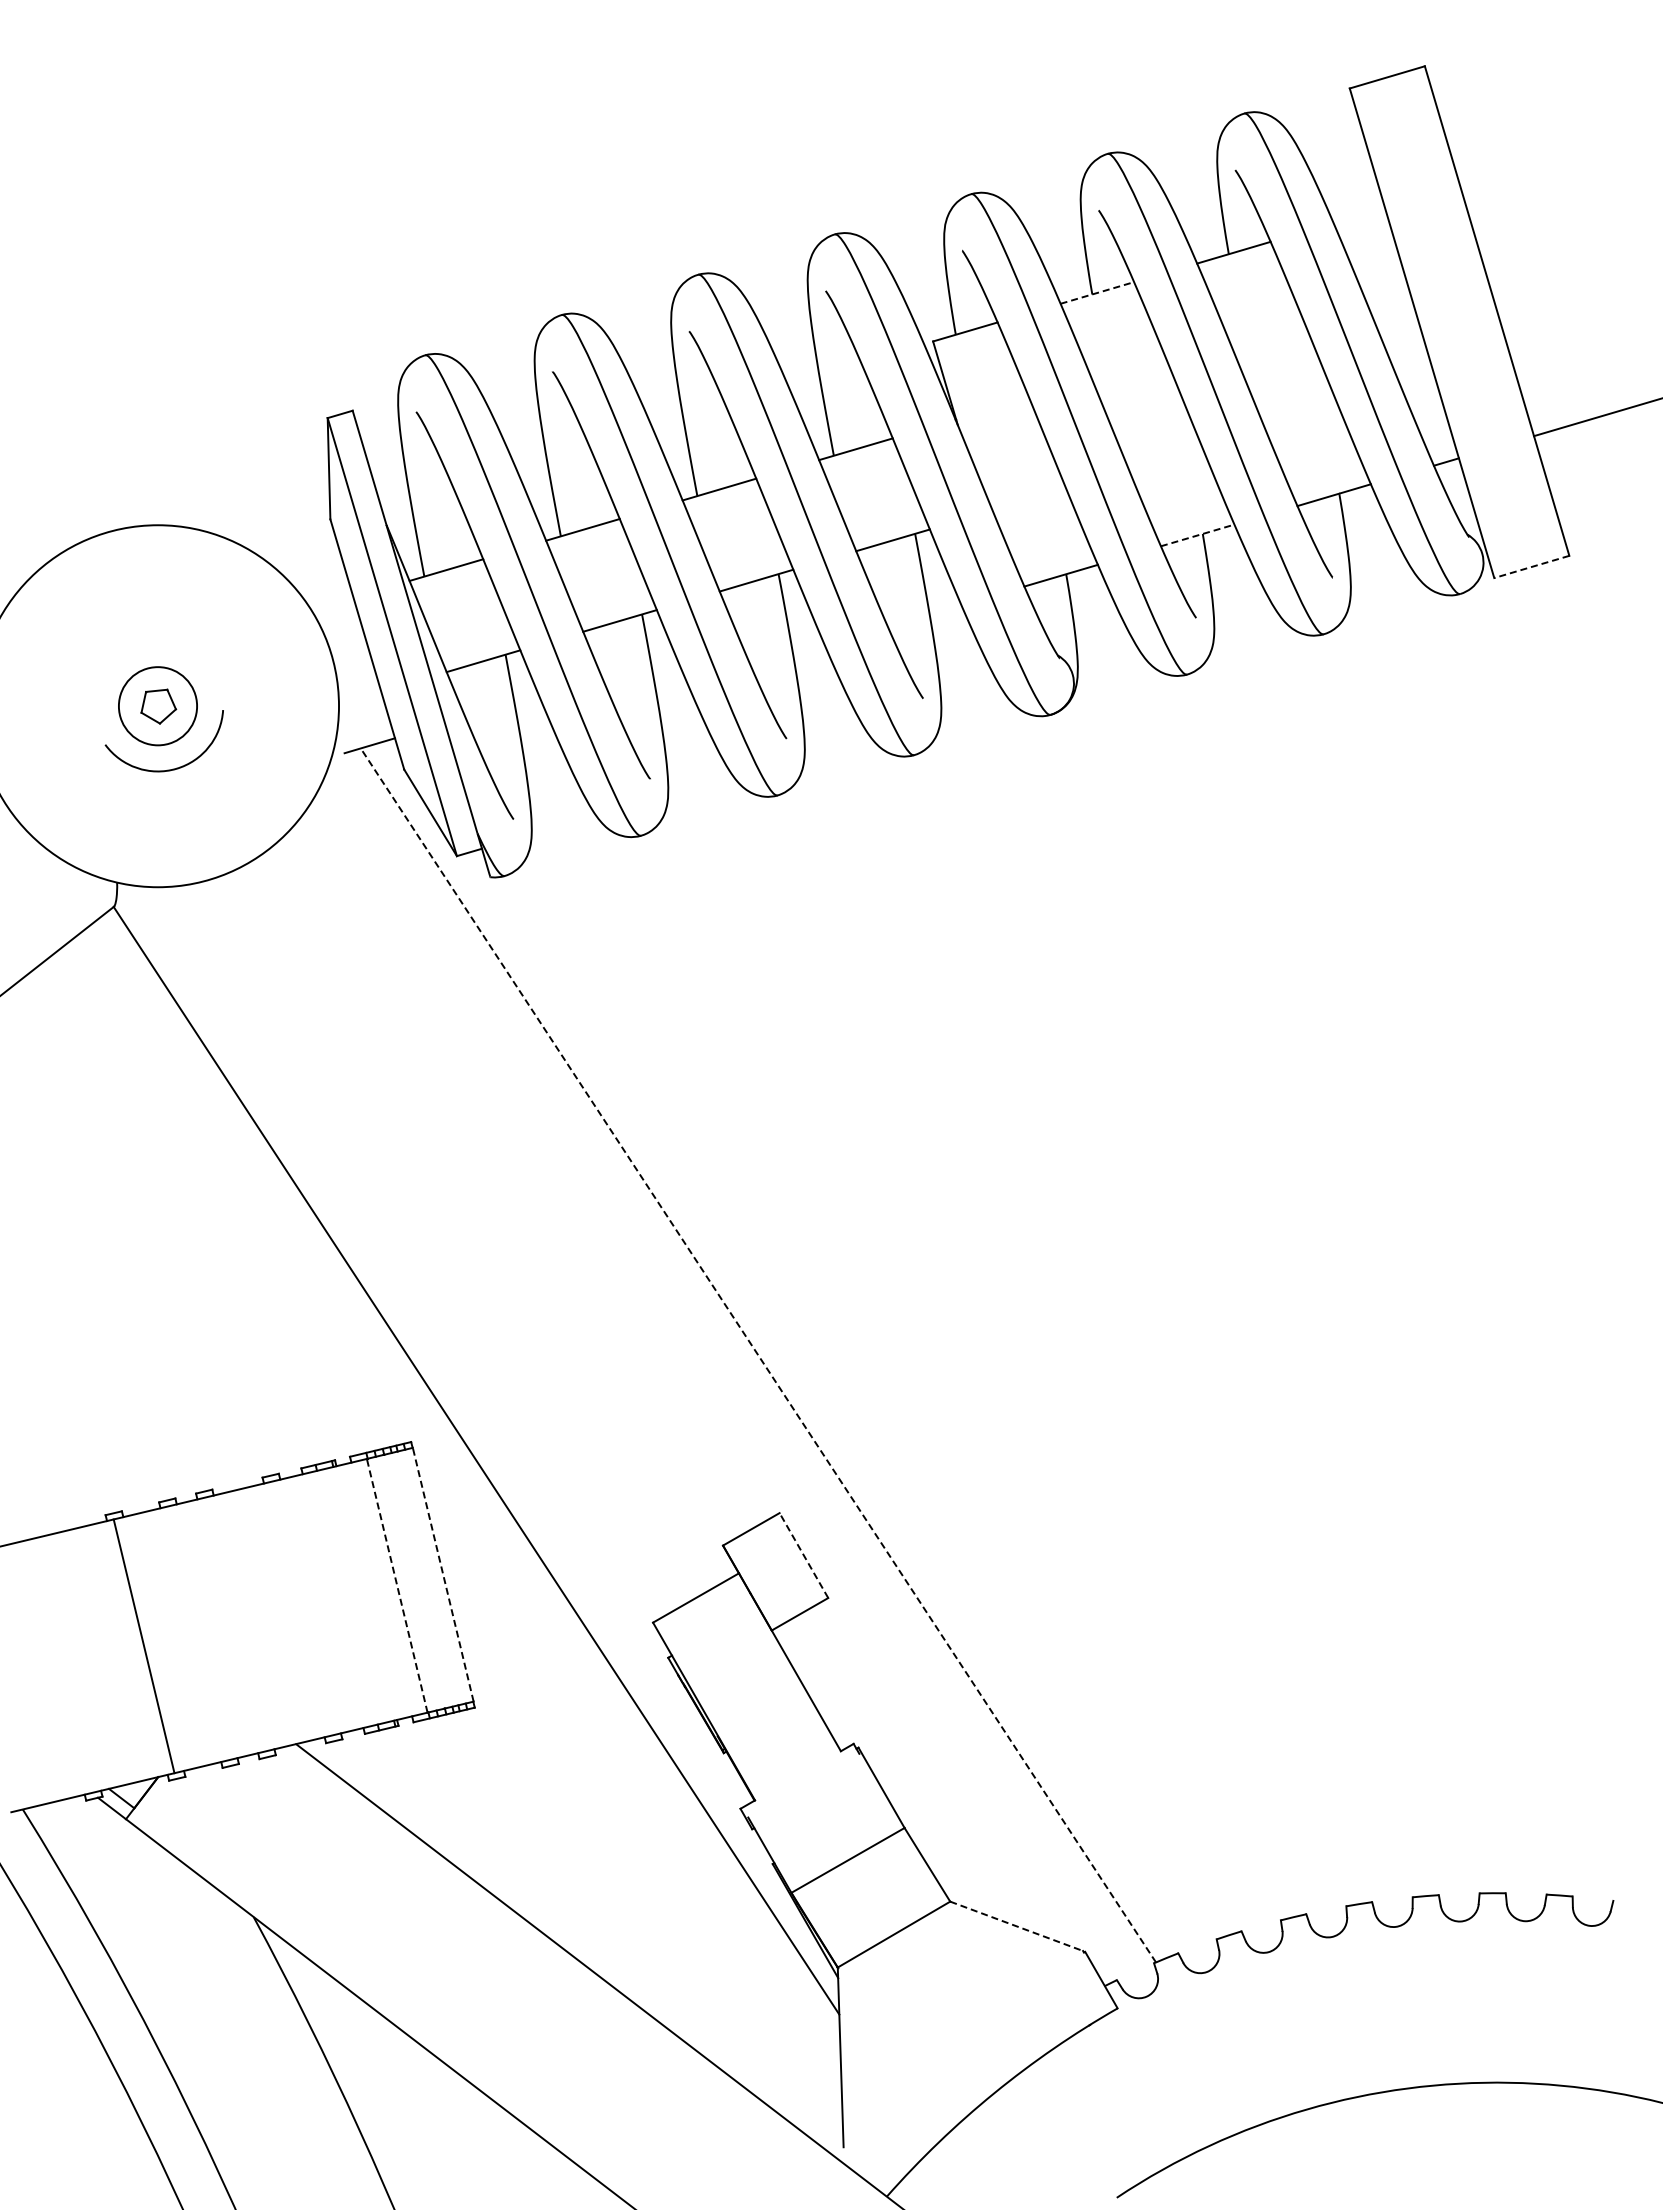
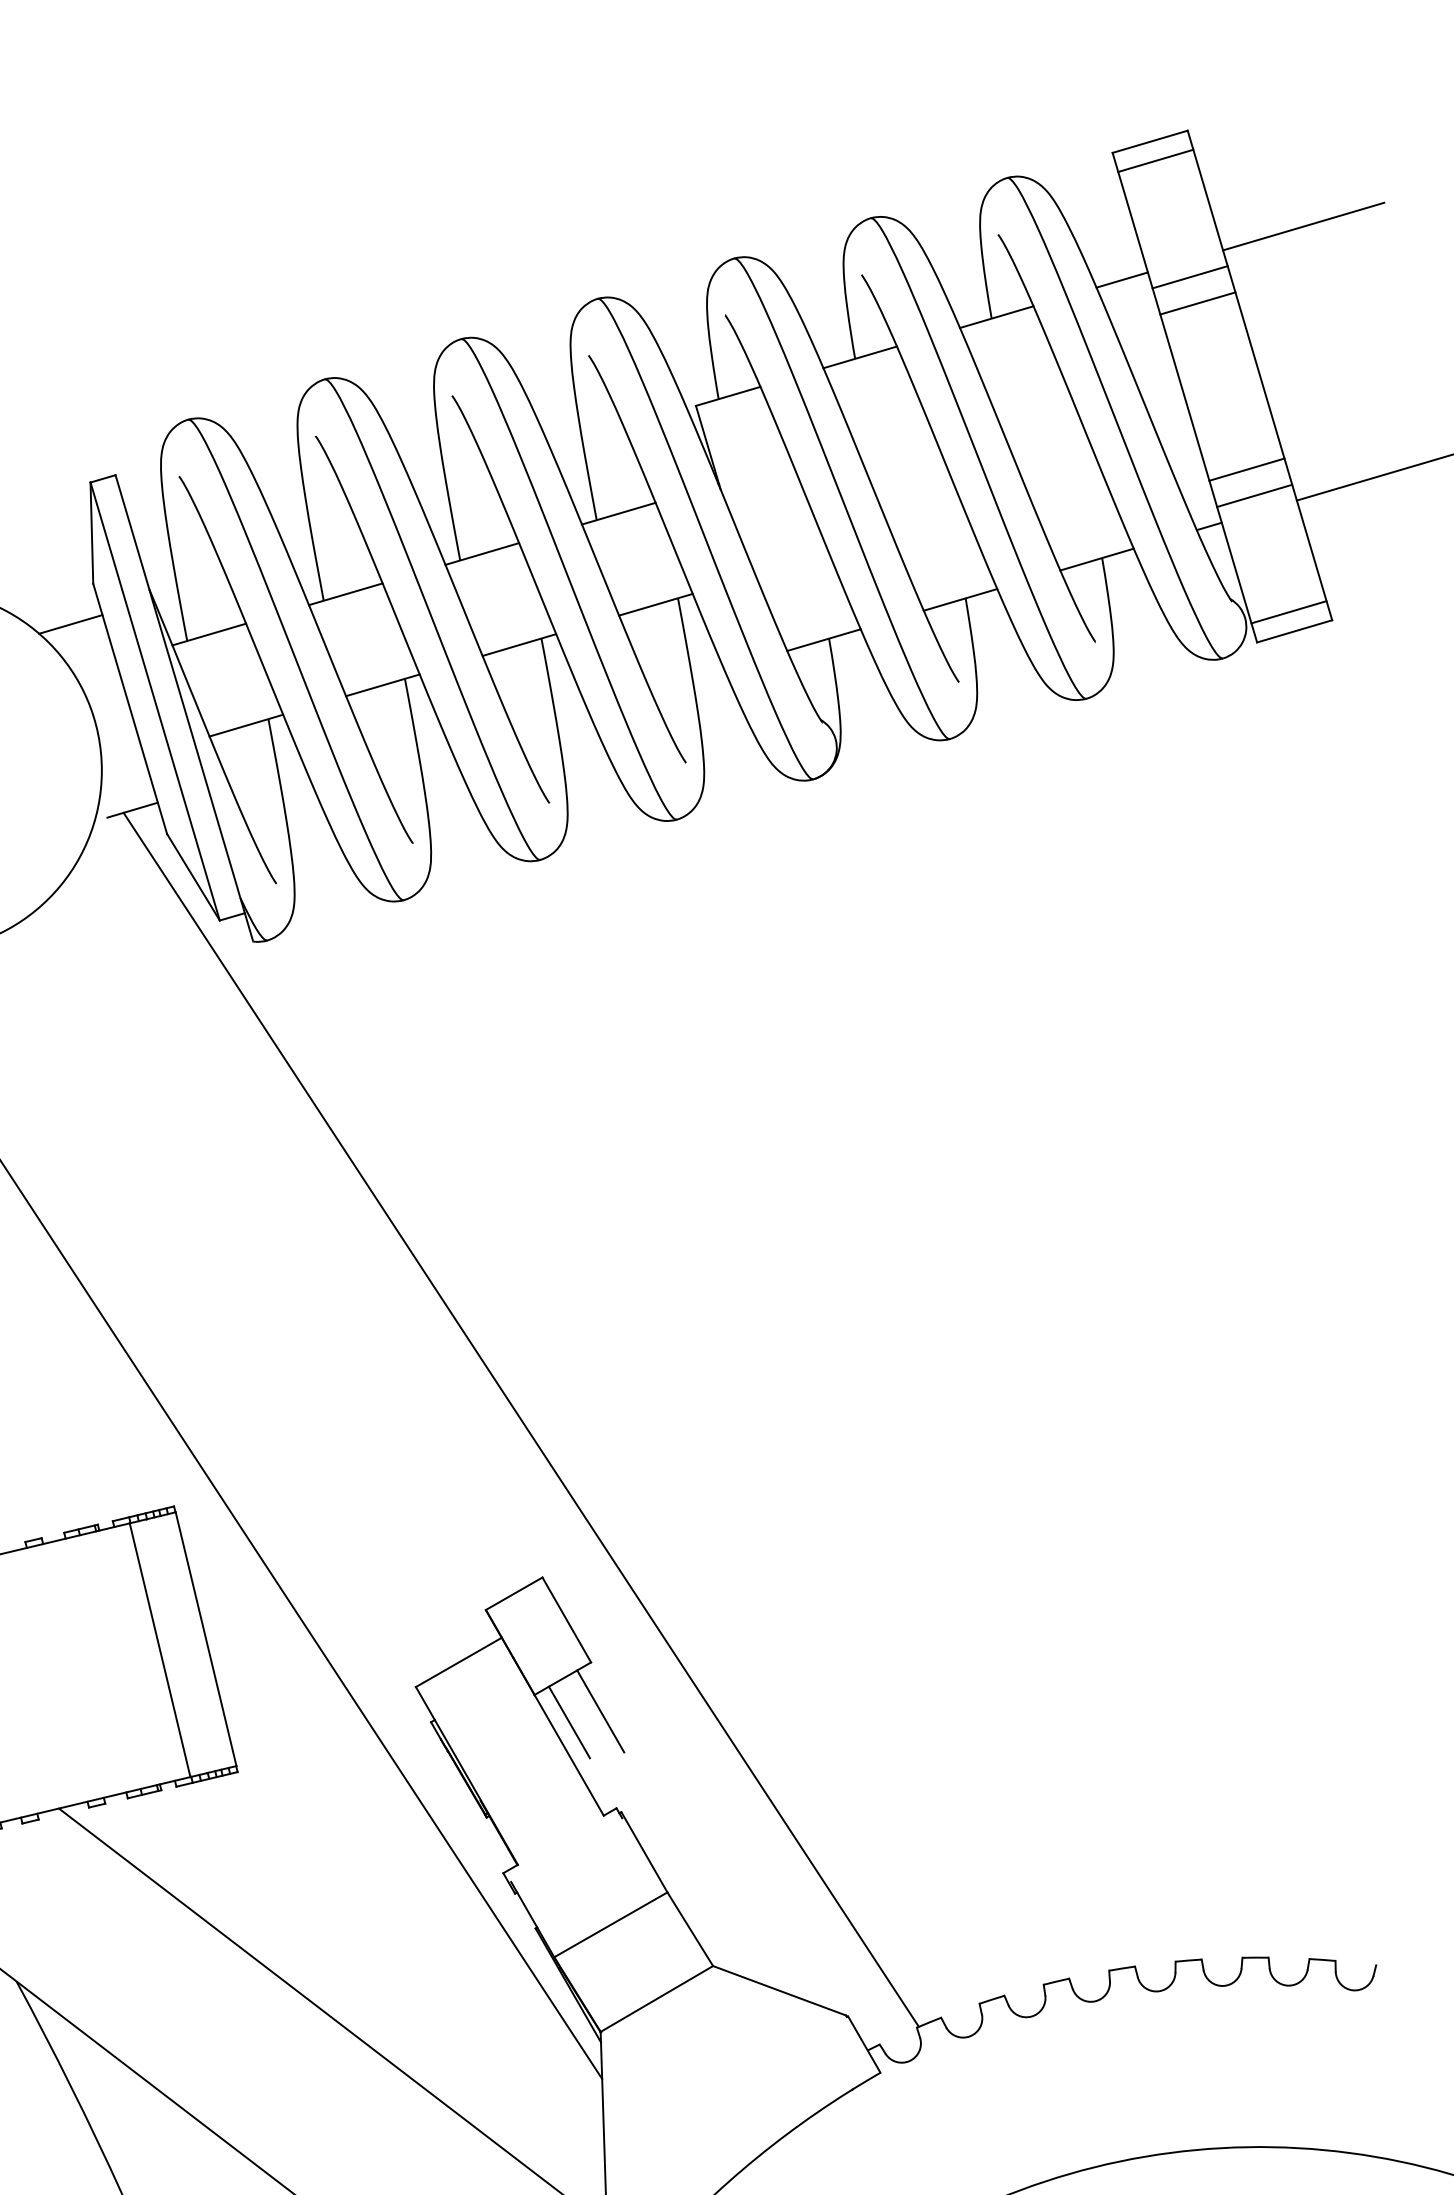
line: (1392, 96) -> (1155, 160), added
line: (1540, 161) -> (1303, 225), added
line: (1426, 212) -> (1189, 276), added
line: (1359, 215) -> (1122, 279), added
line: (1434, 238) -> (1197, 302), added
line: (1097, 292) -> (860, 356), dashed -> solid
line: (1483, 405) -> (1246, 469), added
line: (1491, 431) -> (1254, 495), added
line: (1198, 535) -> (961, 599), dashed -> solid
line: (1525, 547) -> (1288, 611), added
line: (307, 559) -> (70, 623), added
line: (1531, 567) -> (1294, 631), dashed -> solid
line: (758, 1355) -> (521, 1419), dashed -> solid
line: (803, 1555) -> (566, 1619), dashed -> solid
line: (443, 1574) -> (206, 1638), dashed -> solid
line: (397, 1585) -> (160, 1649), dashed -> solid
line: (837, 1646) -> (600, 1710), added
line: (806, 1657) -> (569, 1721), added
line: (1016, 1926) -> (779, 1990), dashed -> solid

